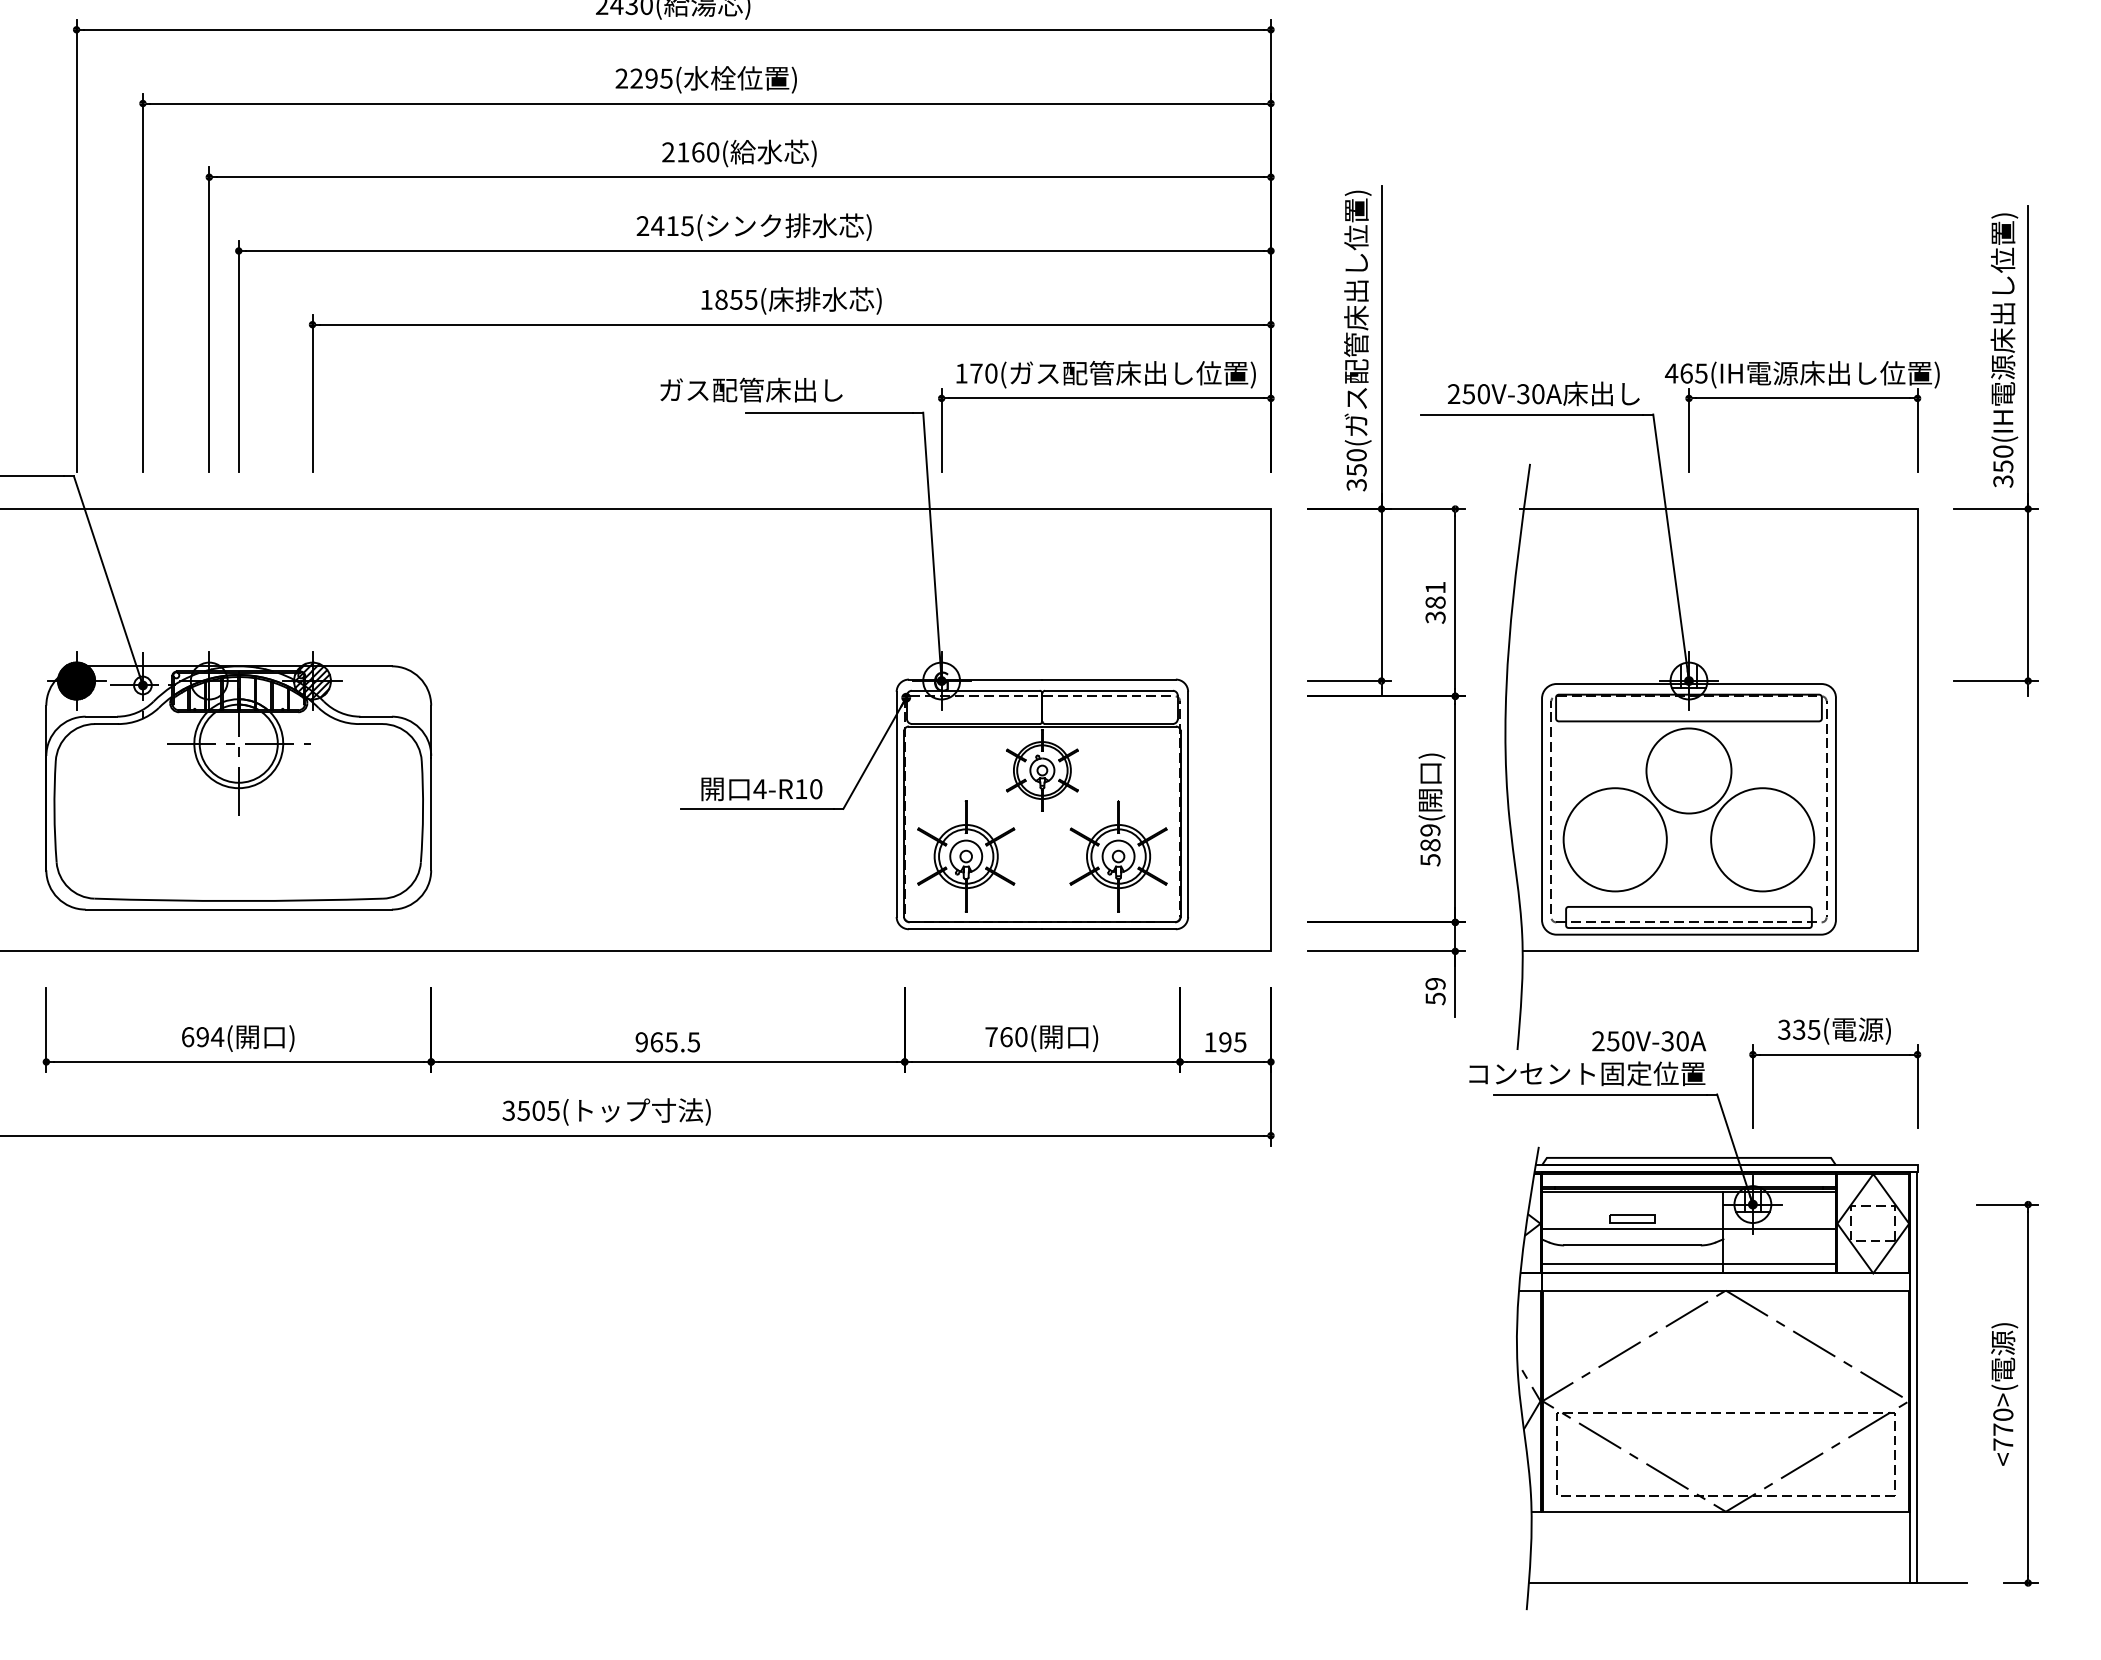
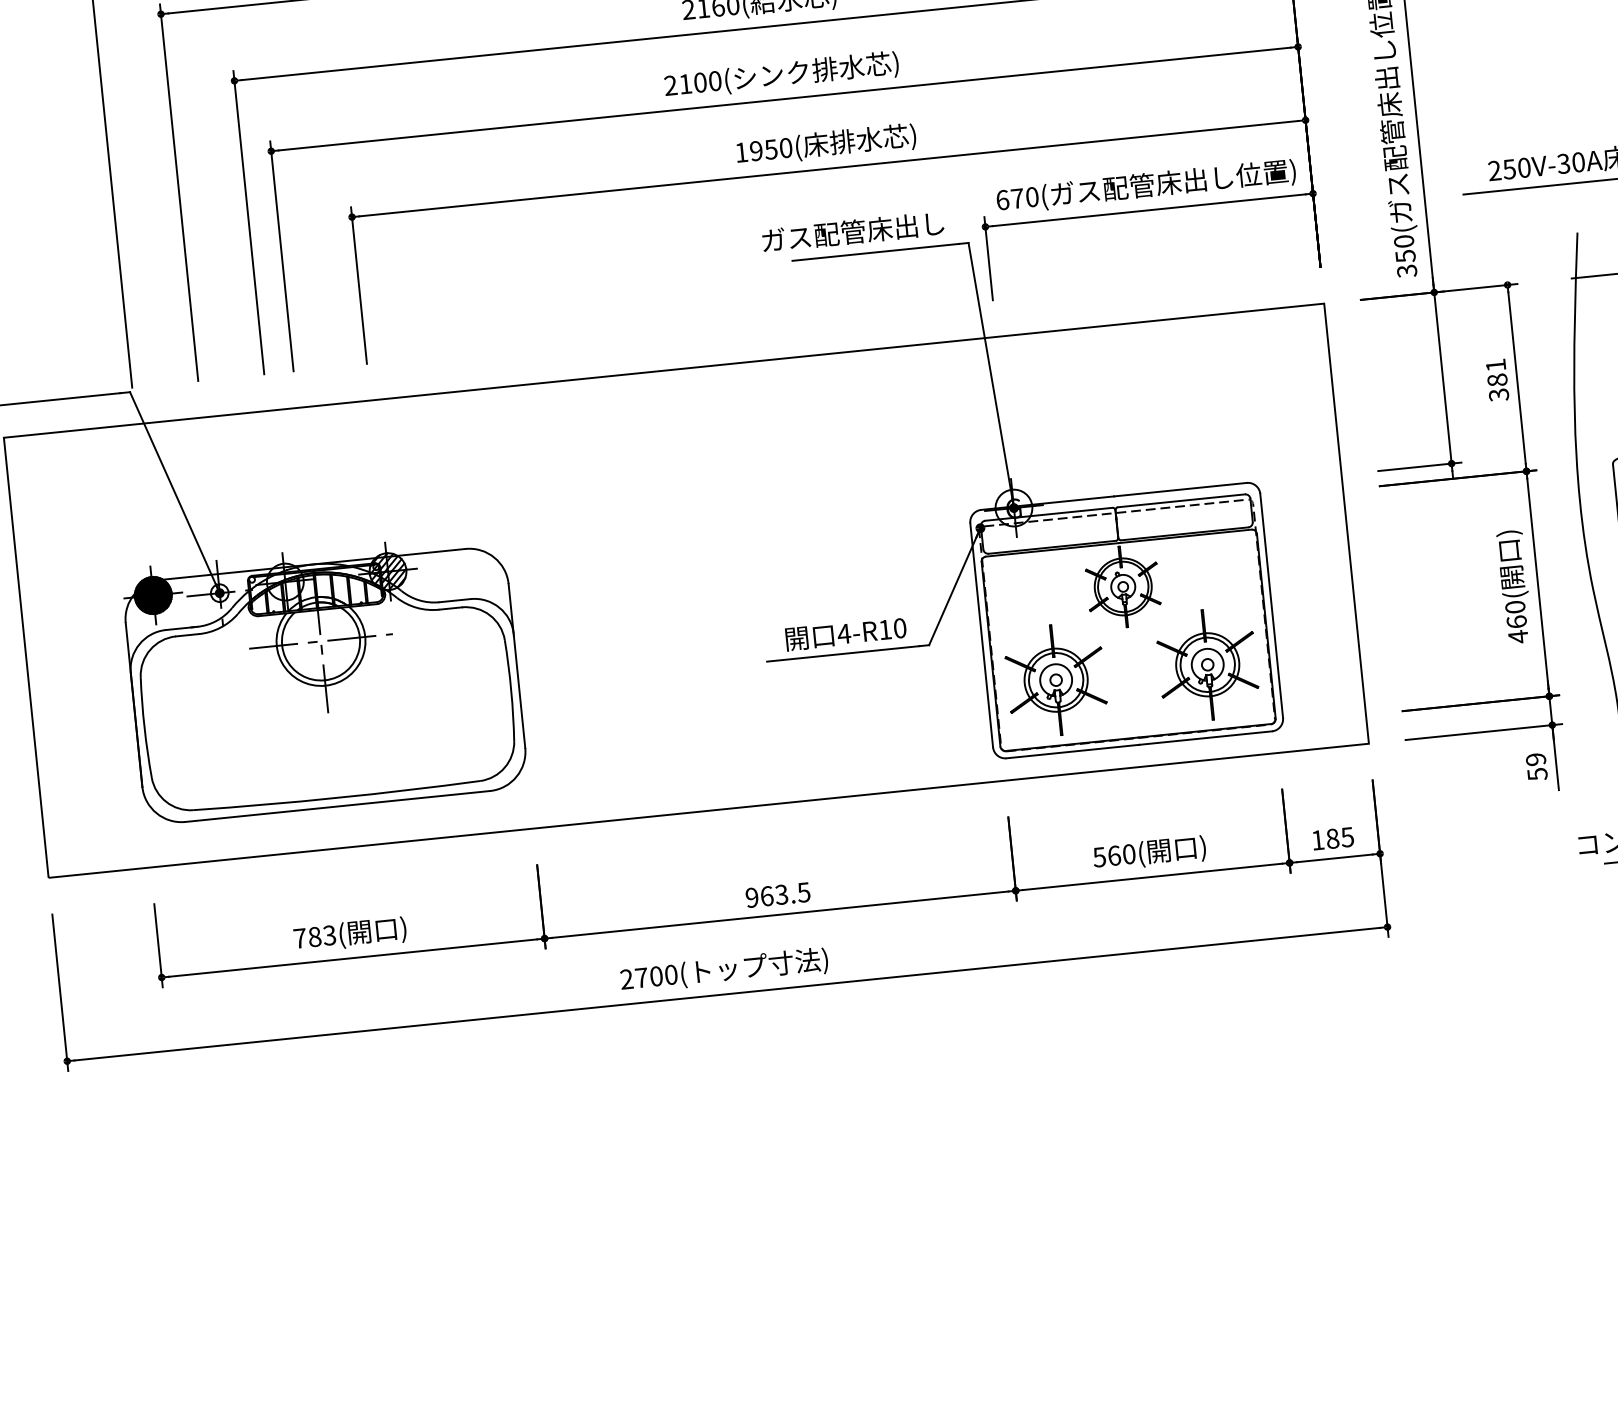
text: (672, 226) -> (700, 83), 2415 -> 2100
text: (736, 299) -> (771, 149), 1855( -> 1950(
text: (961, 373) -> (1002, 200), 170 -> 670
text: (751, 389) -> (853, 231), moved
text: (1430, 845) -> (1516, 622), 589( -> 460(
text: (202, 1037) -> (314, 937), 694( -> 783(
text: (991, 1037) -> (1099, 857), 760( -> 560(
text: (671, 1041) -> (781, 893), 965.5 -> 963.5
text: (1225, 1042) -> (1332, 838), 195 -> 185
text: (530, 1110) -> (648, 976), 3505 -> 2700

